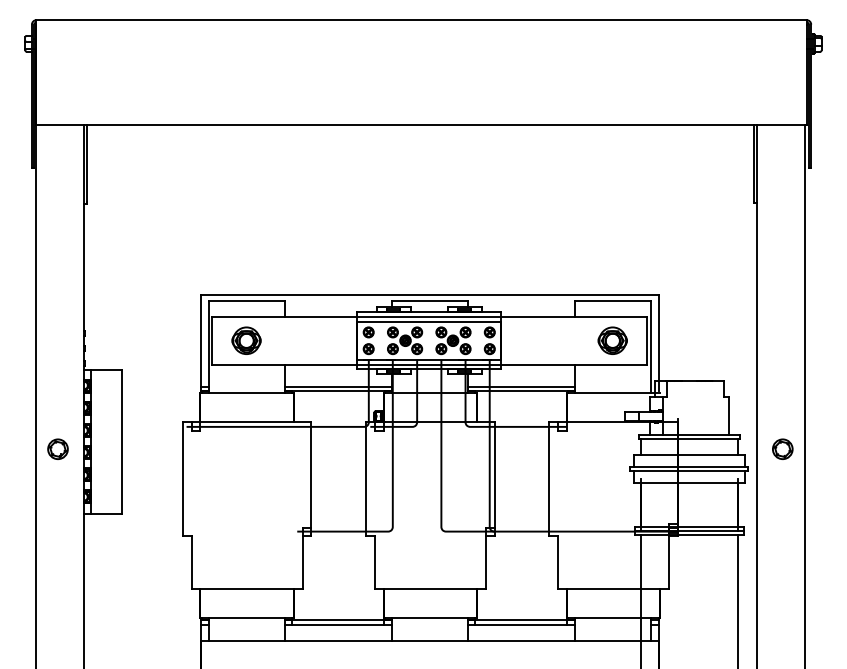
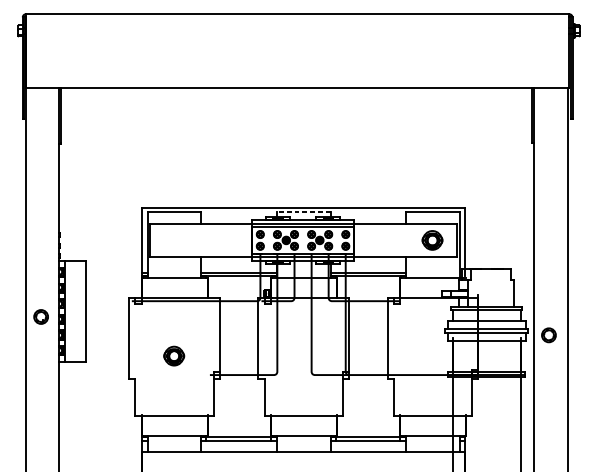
line: (429, 300) -> (303, 212), solid -> dashed
part: (246, 340) -> (174, 355), moved
part: (782, 448) -> (548, 334), moved

